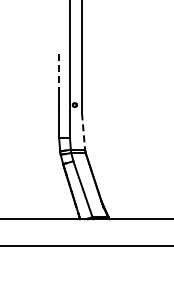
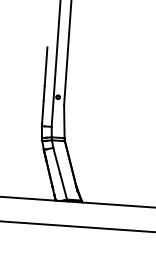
line: (59, 72) -> (46, 66), dashed -> solid
line: (83, 132) -> (64, 122), dashed -> solid

